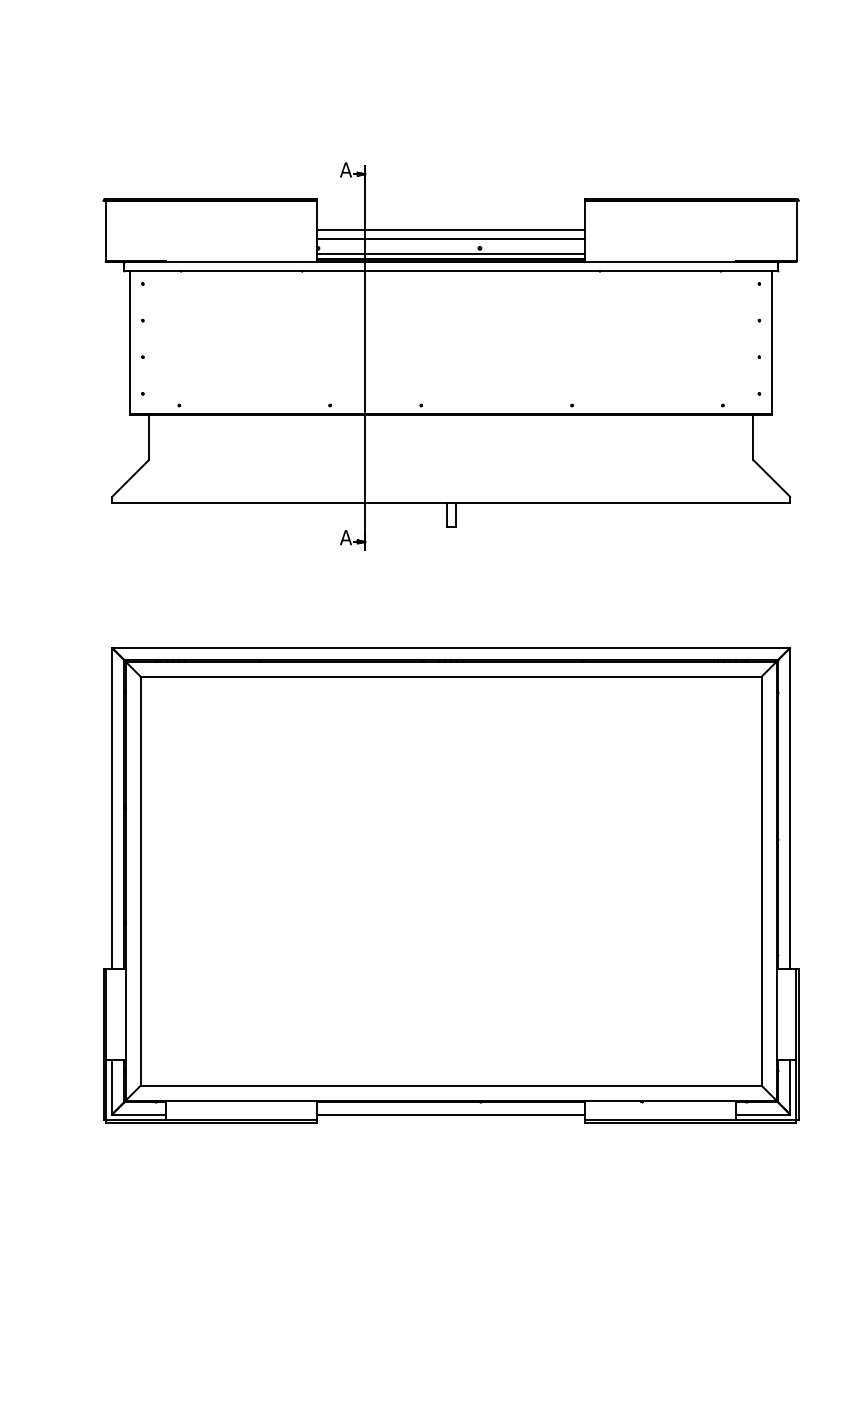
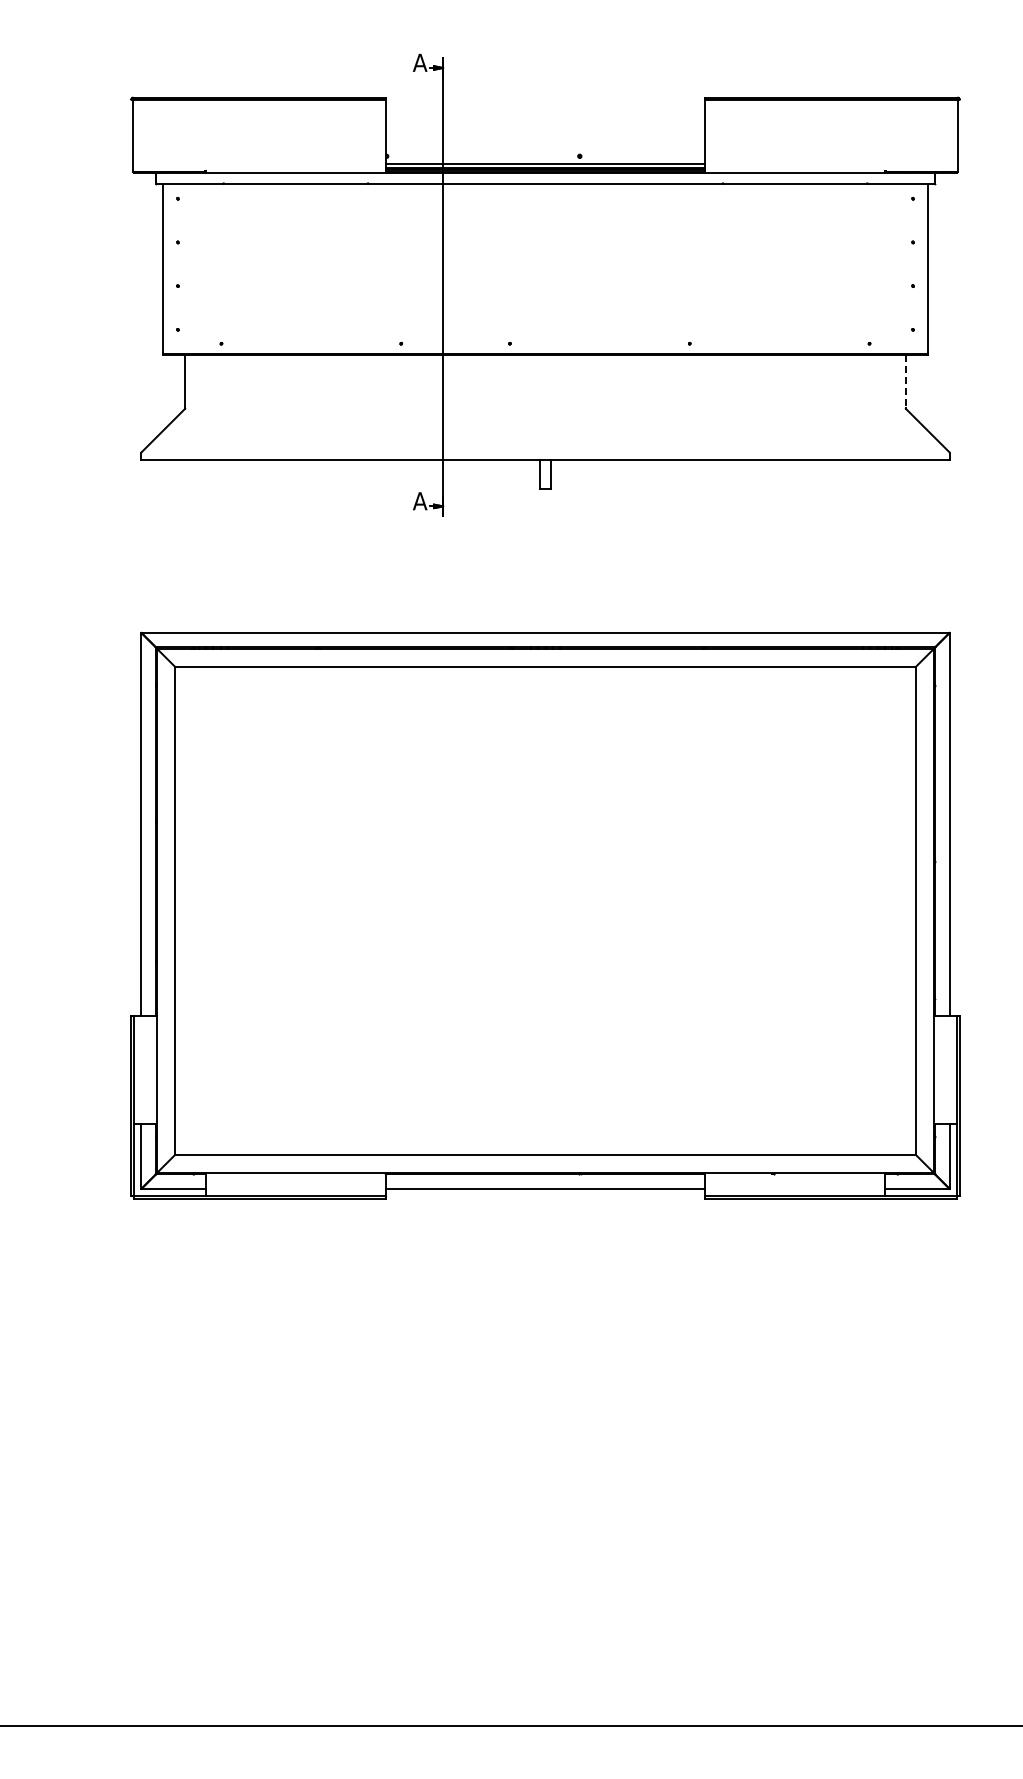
line: (451, 230) -> (545, 134), removed
line: (451, 239) -> (545, 145), removed
line: (753, 437) -> (905, 381), solid -> dashed

